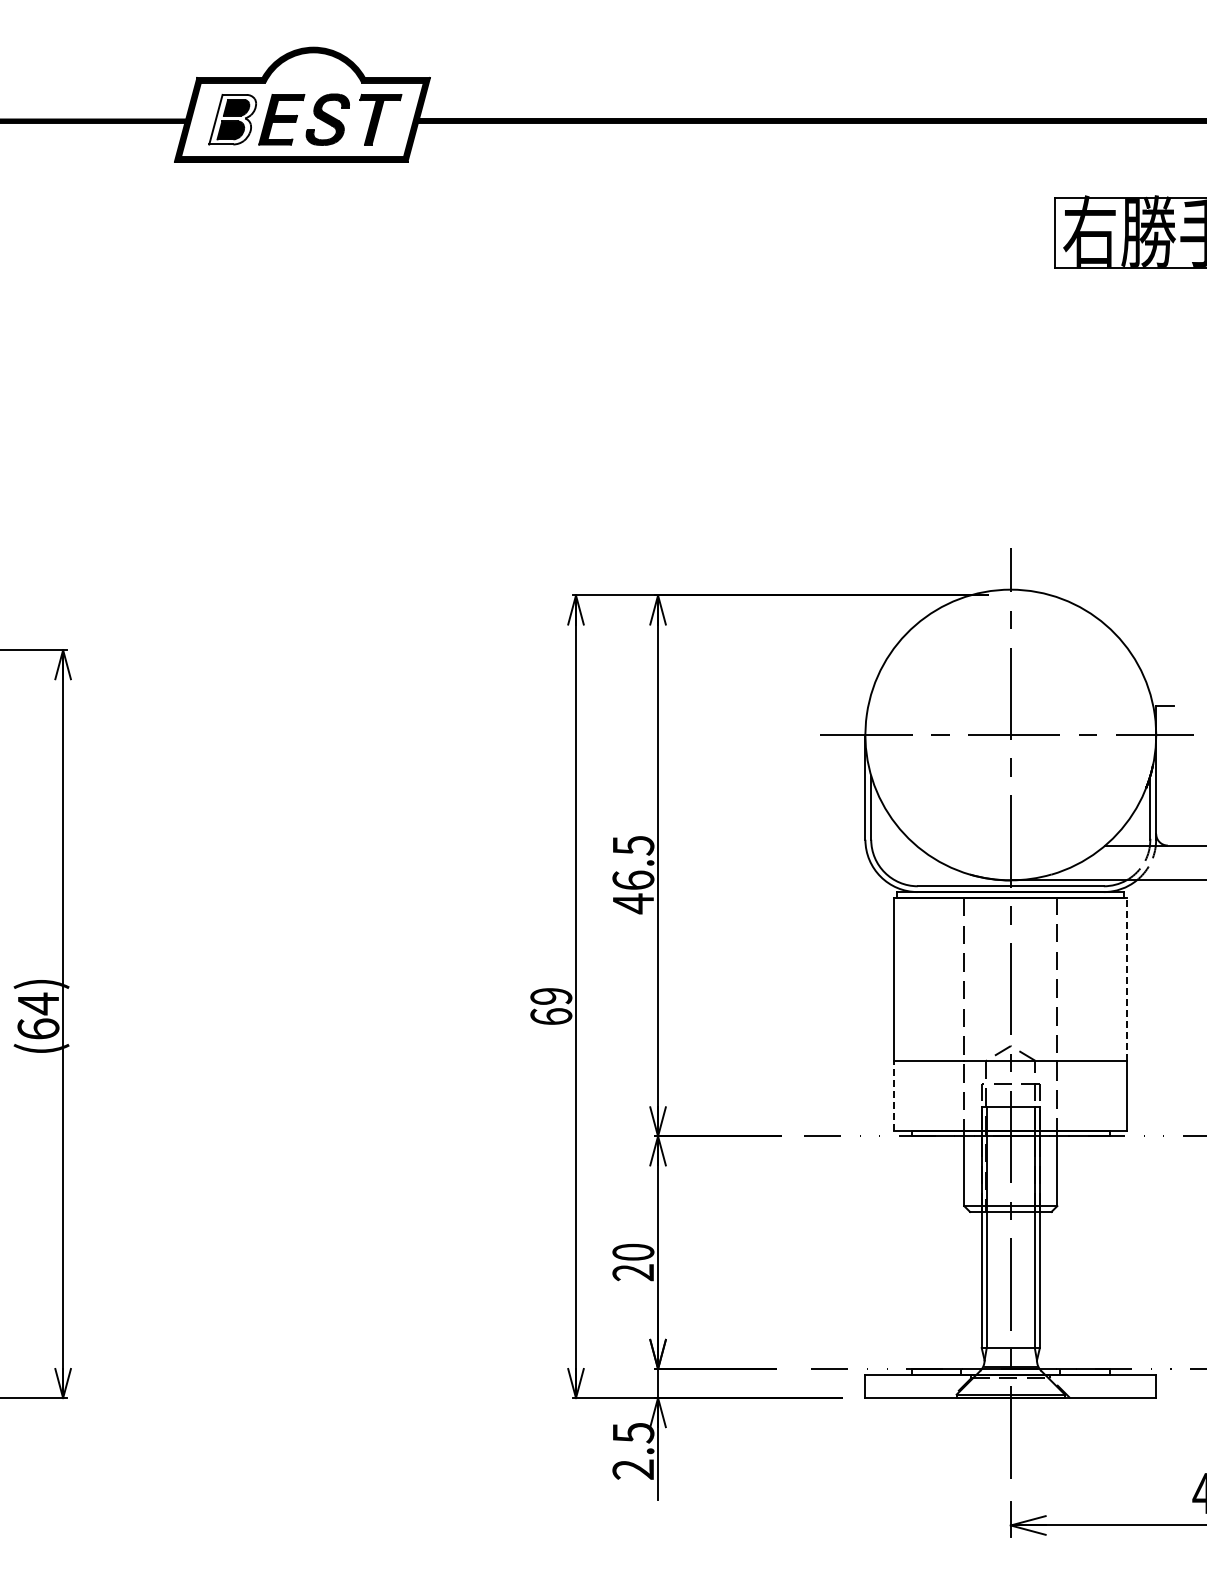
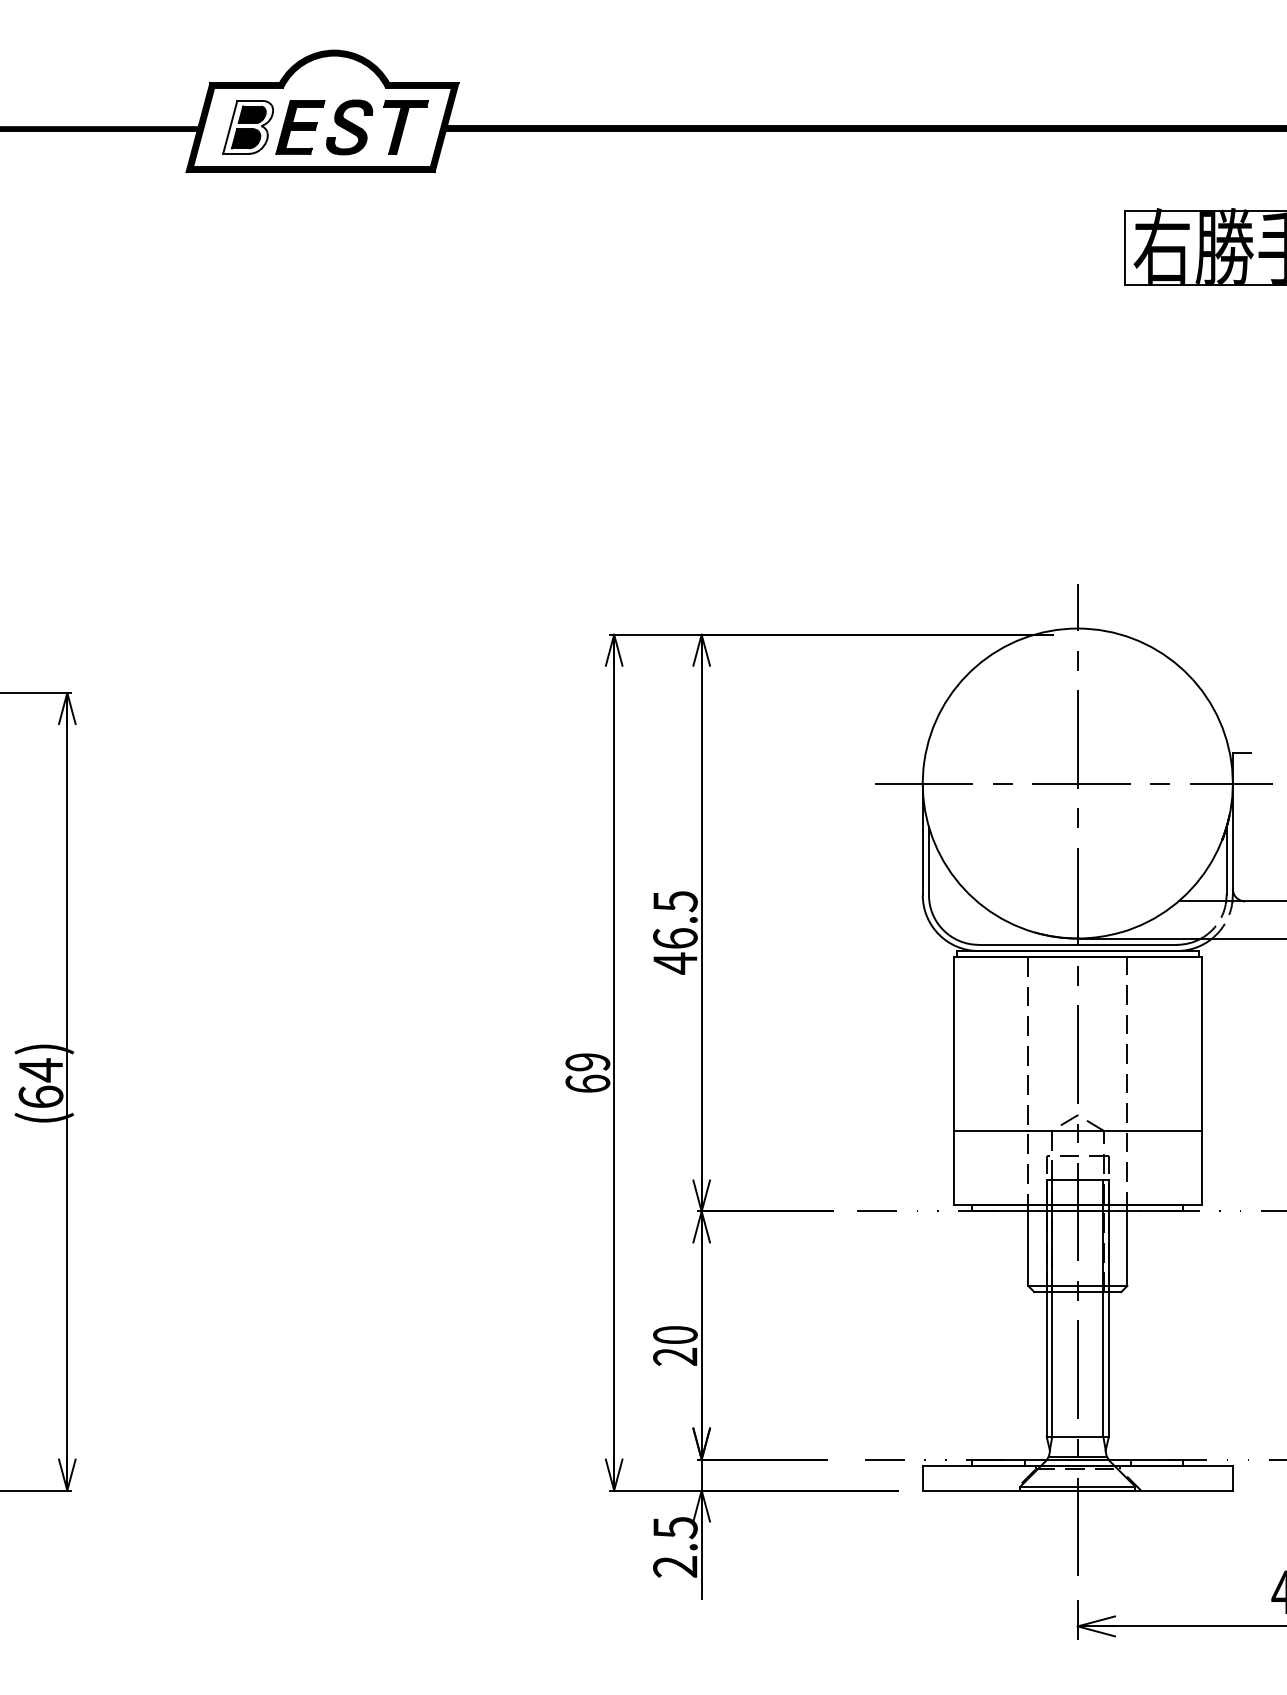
line: (1127, 978) -> (1202, 1043), dashed -> solid
line: (894, 1095) -> (953, 1167), dashed -> solid

